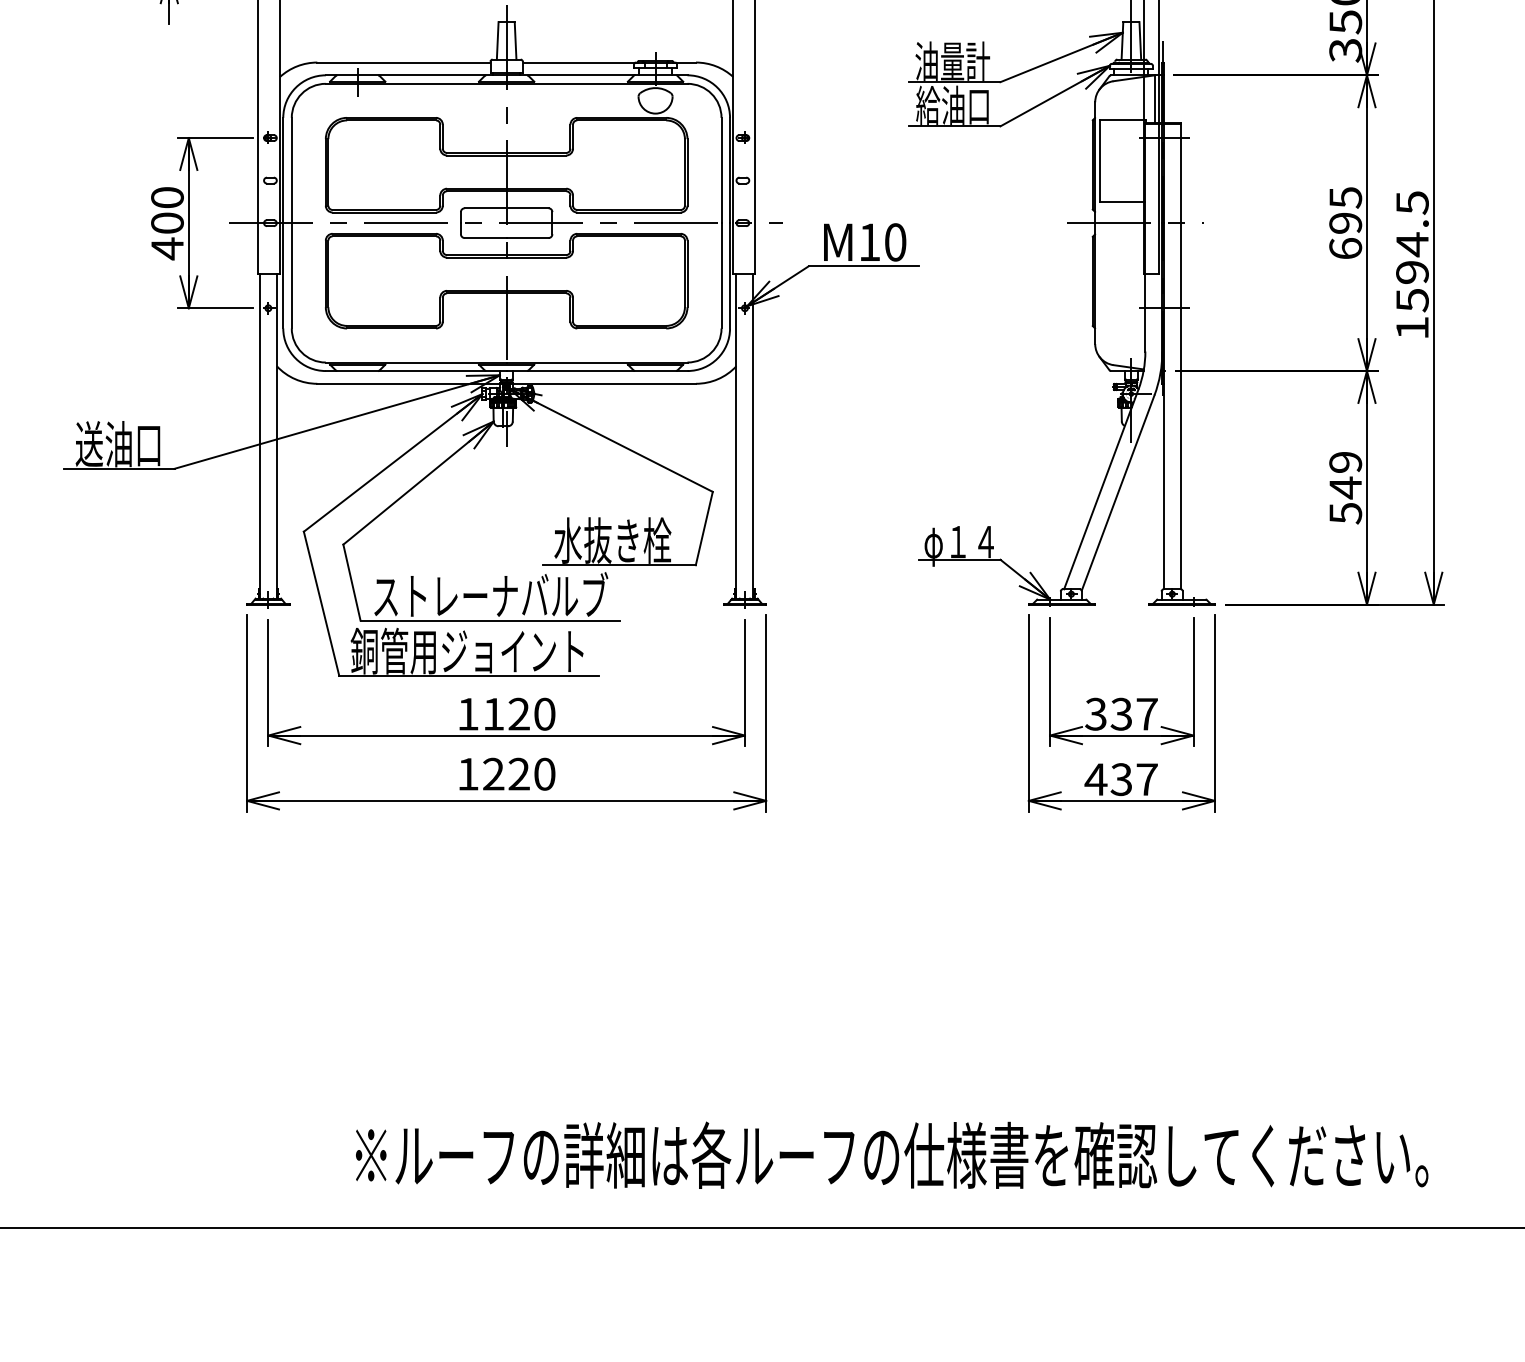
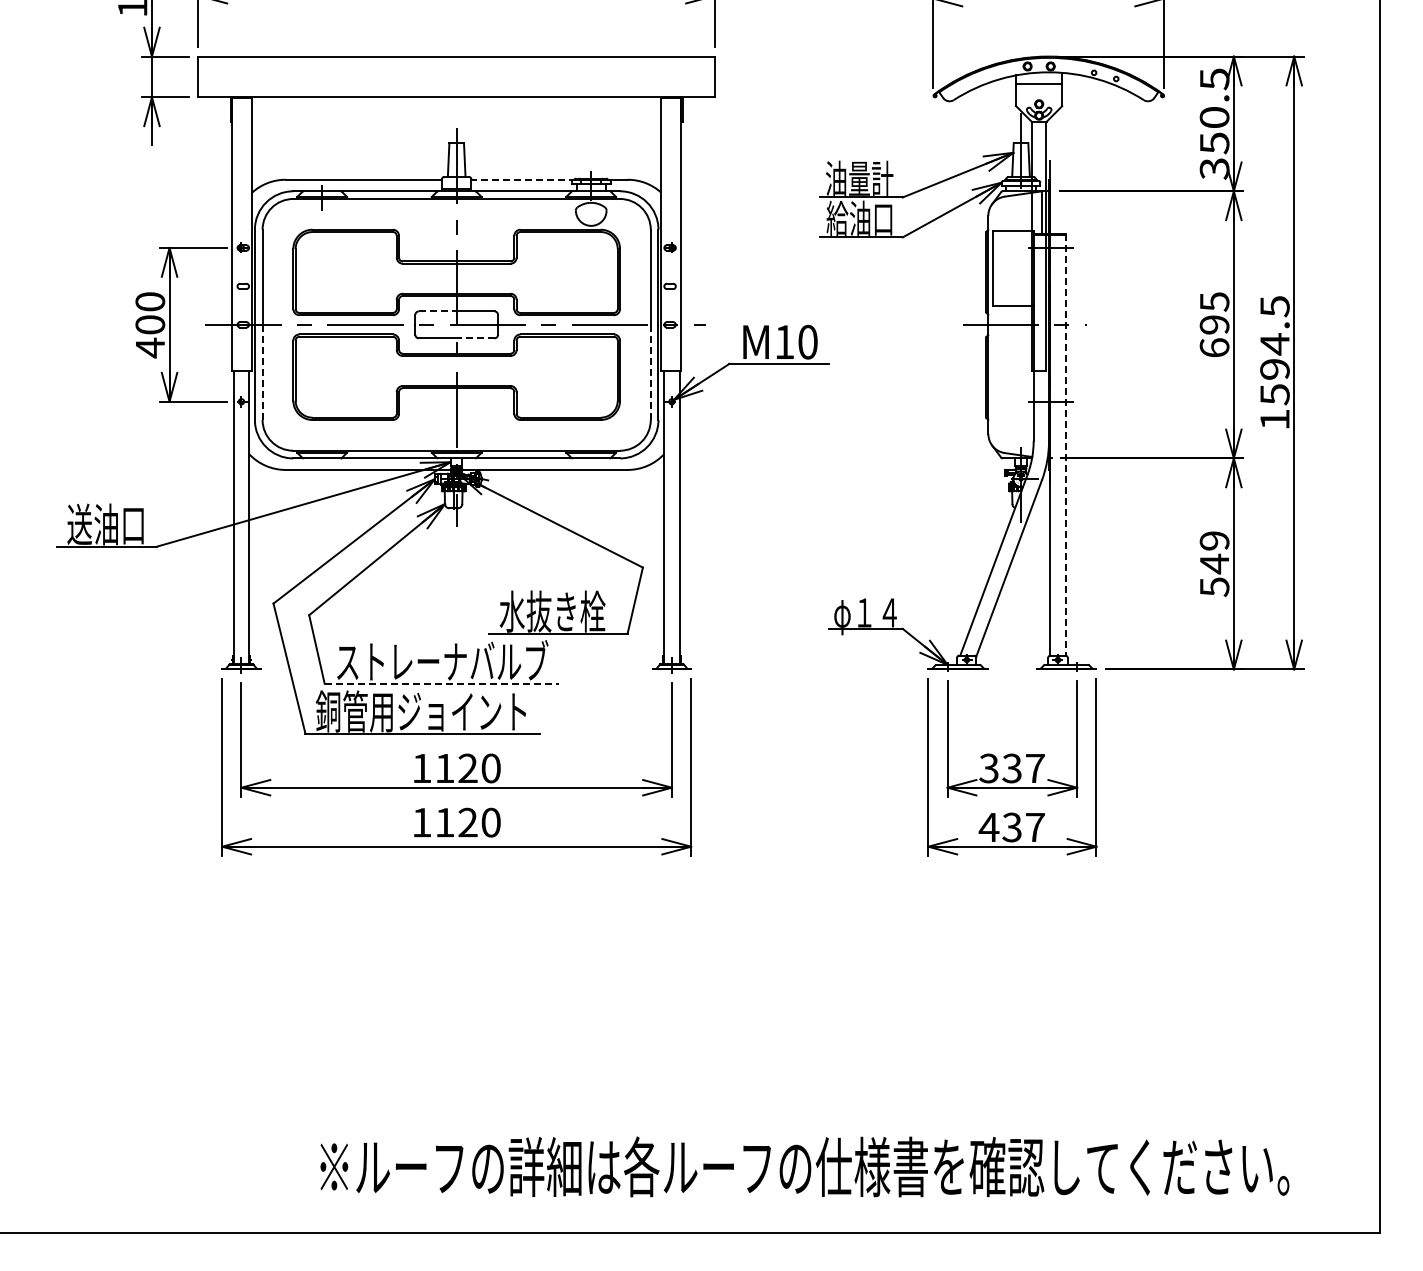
line: (580, 62) -> (523, 179), solid -> dashed
line: (485, 208) -> (437, 311), solid -> dashed
line: (527, 238) -> (475, 338), solid -> dashed
line: (291, 275) -> (262, 372), solid -> dashed
line: (721, 275) -> (650, 372), solid -> dashed
line: (1180, 355) -> (1065, 444), solid -> dashed
line: (490, 620) -> (442, 683), solid -> dashed
text: (493, 774) -> (444, 822), 1220 -> 1120

